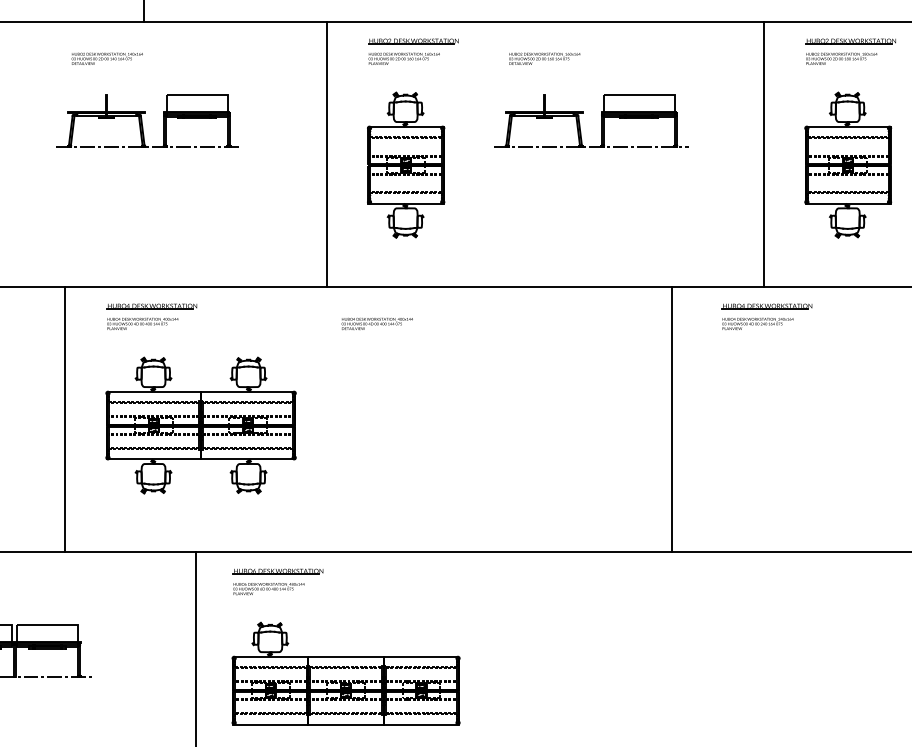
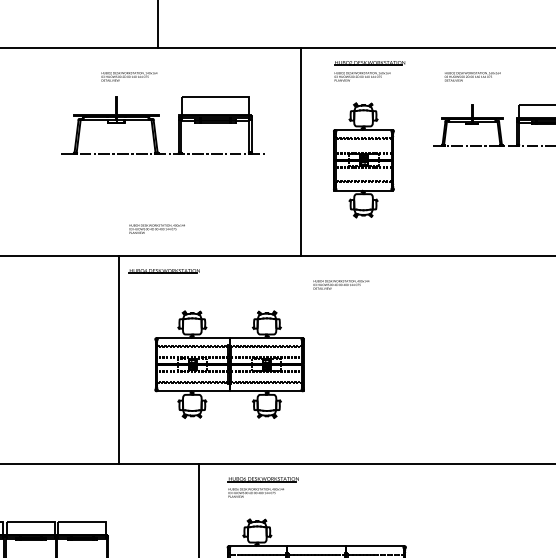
part: (147, 120) -> (160, 125), size x1.4
text: (142, 323) -> (156, 228), moved
line: (64, 419) -> (118, 359), moved
part: (200, 425) -> (229, 364), moved

